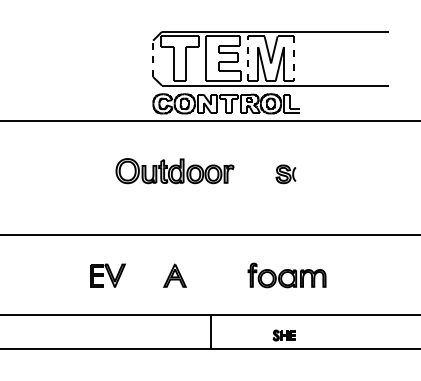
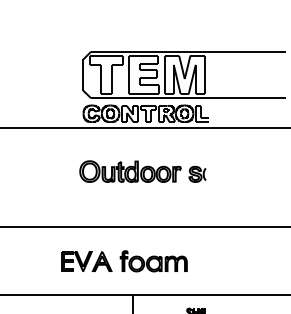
line: (153, 58) -> (83, 74), dashed -> solid
line: (247, 58) -> (164, 74), dashed -> solid
line: (294, 59) -> (204, 75), dashed -> solid
part: (174, 171) -> (130, 171), moved
part: (107, 275) -> (76, 261), moved
part: (286, 275) -> (153, 261), moved

